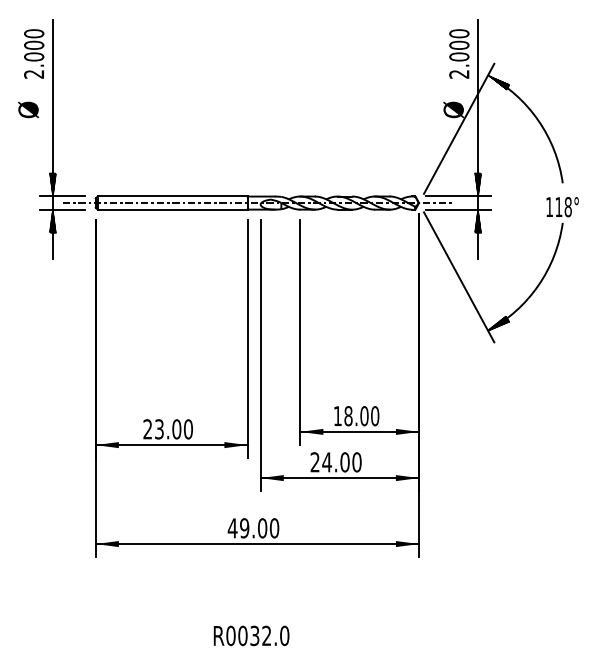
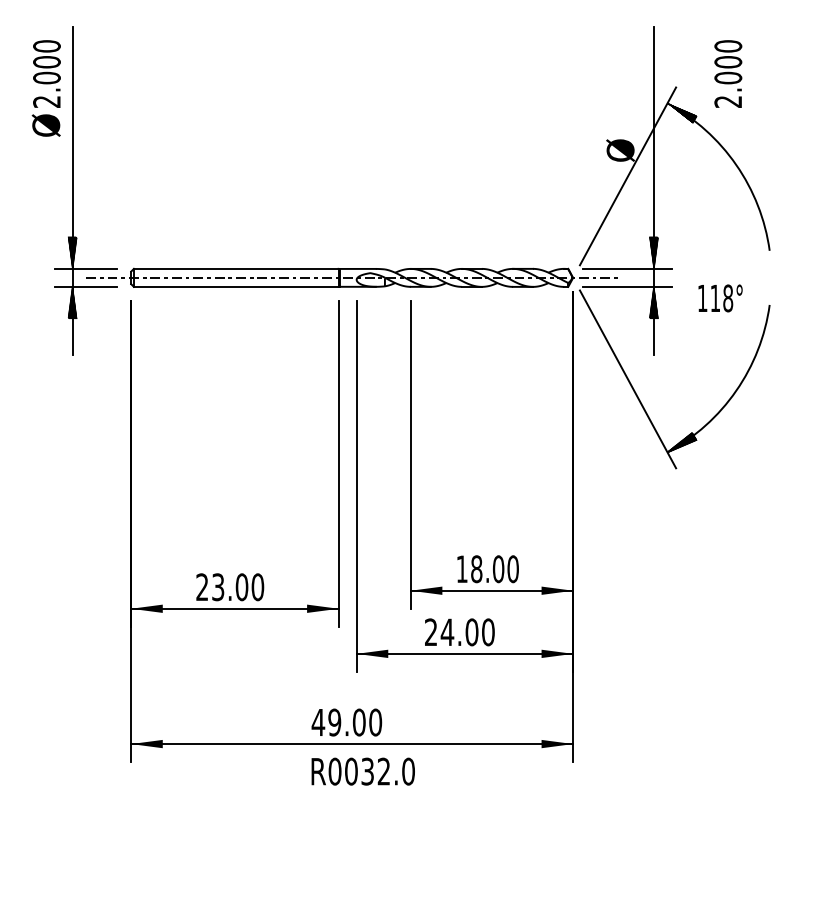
text: (459, 53) -> (728, 73), moved
text: (27, 109) -> (45, 125), moved
text: (562, 207) -> (720, 298), moved
text: (251, 635) -> (362, 771), moved

